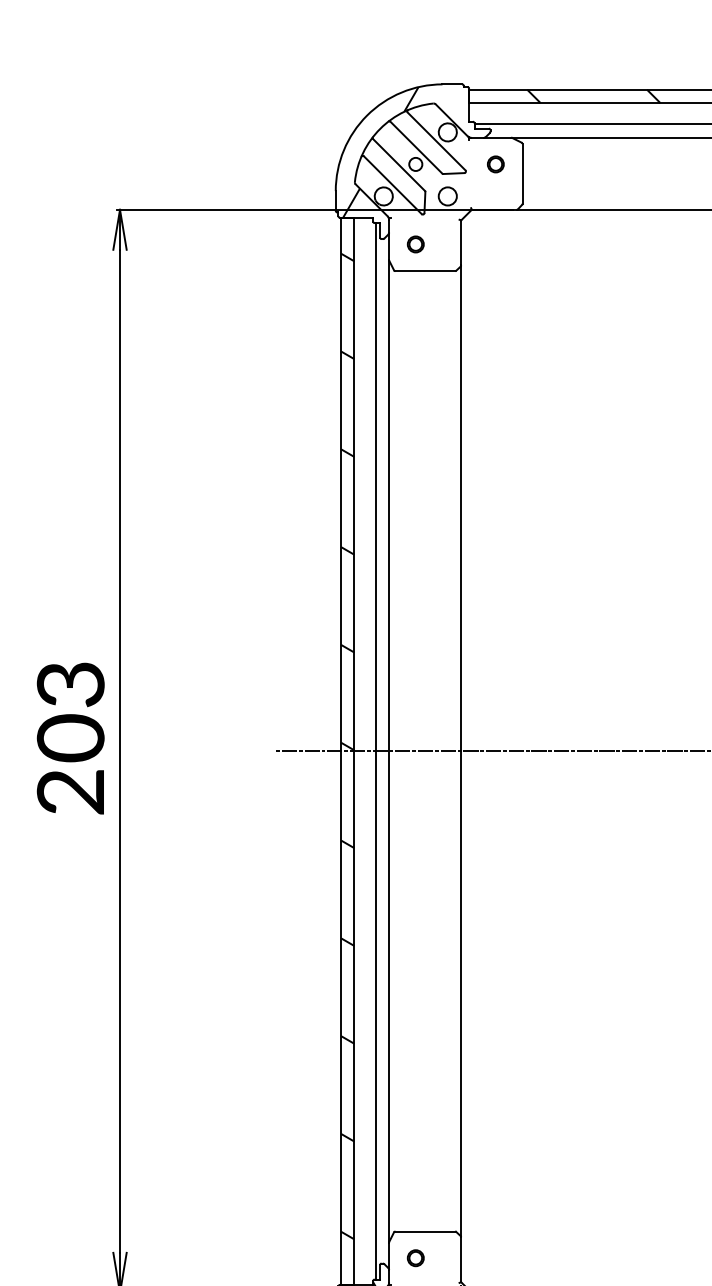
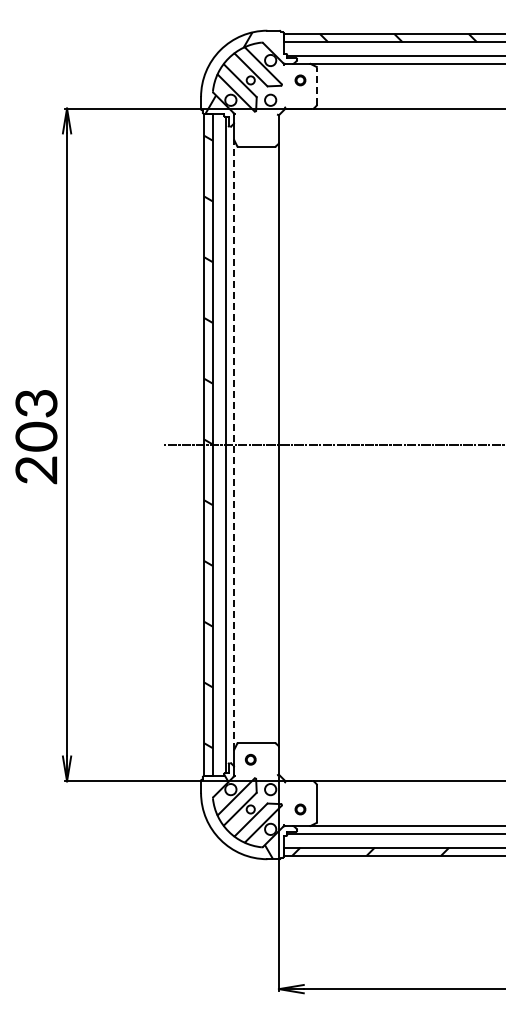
line: (523, 174) -> (317, 86), solid -> dashed
part: (415, 243) -> (250, 129), removed
line: (389, 750) -> (234, 444), solid -> dashed

